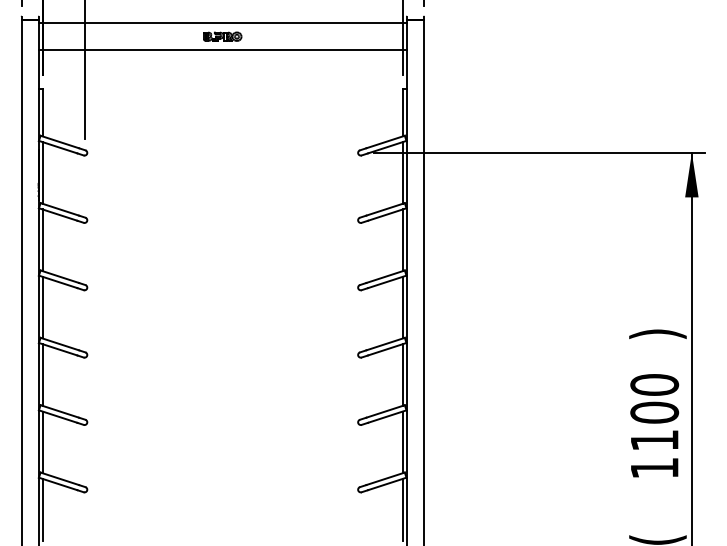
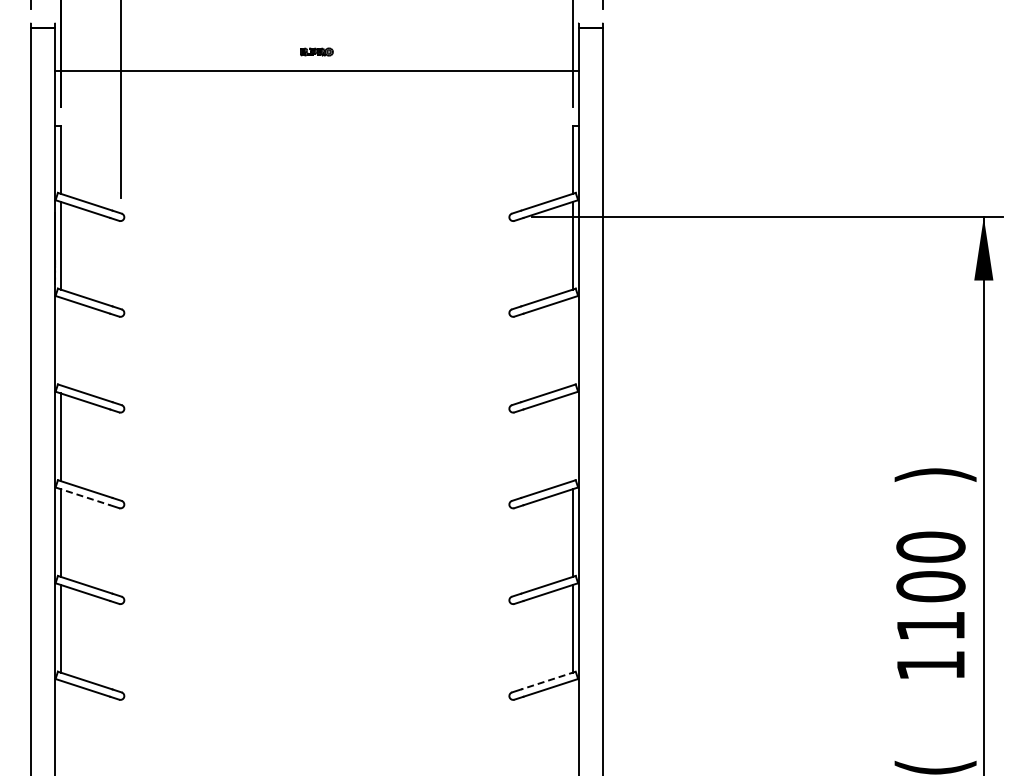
line: (222, 22) -> (316, 32), removed
part: (222, 36) -> (316, 51), size x0.6
line: (42, 240) -> (60, 341), removed
line: (403, 240) -> (573, 341), removed
line: (403, 307) -> (573, 437), removed
line: (57, 349) -> (82, 496), solid -> dashed
line: (385, 478) -> (548, 680), solid -> dashed
line: (42, 509) -> (60, 724), removed
line: (403, 509) -> (573, 724), removed

